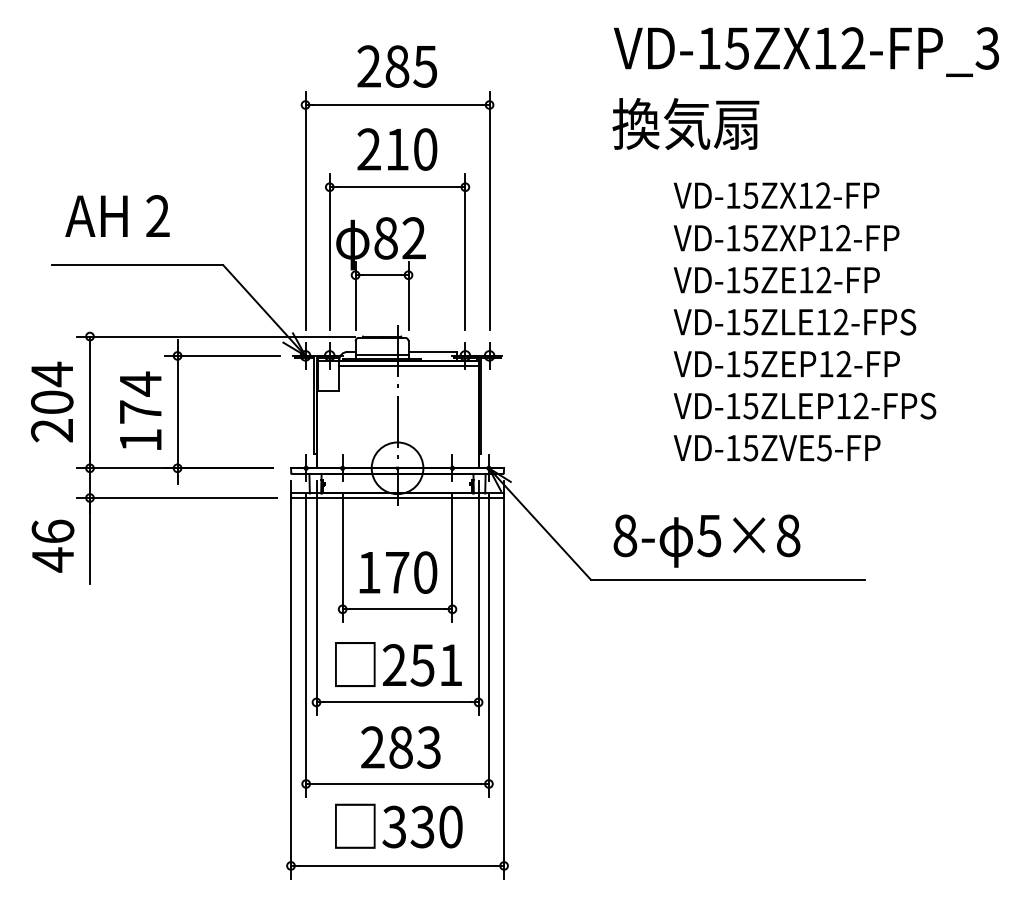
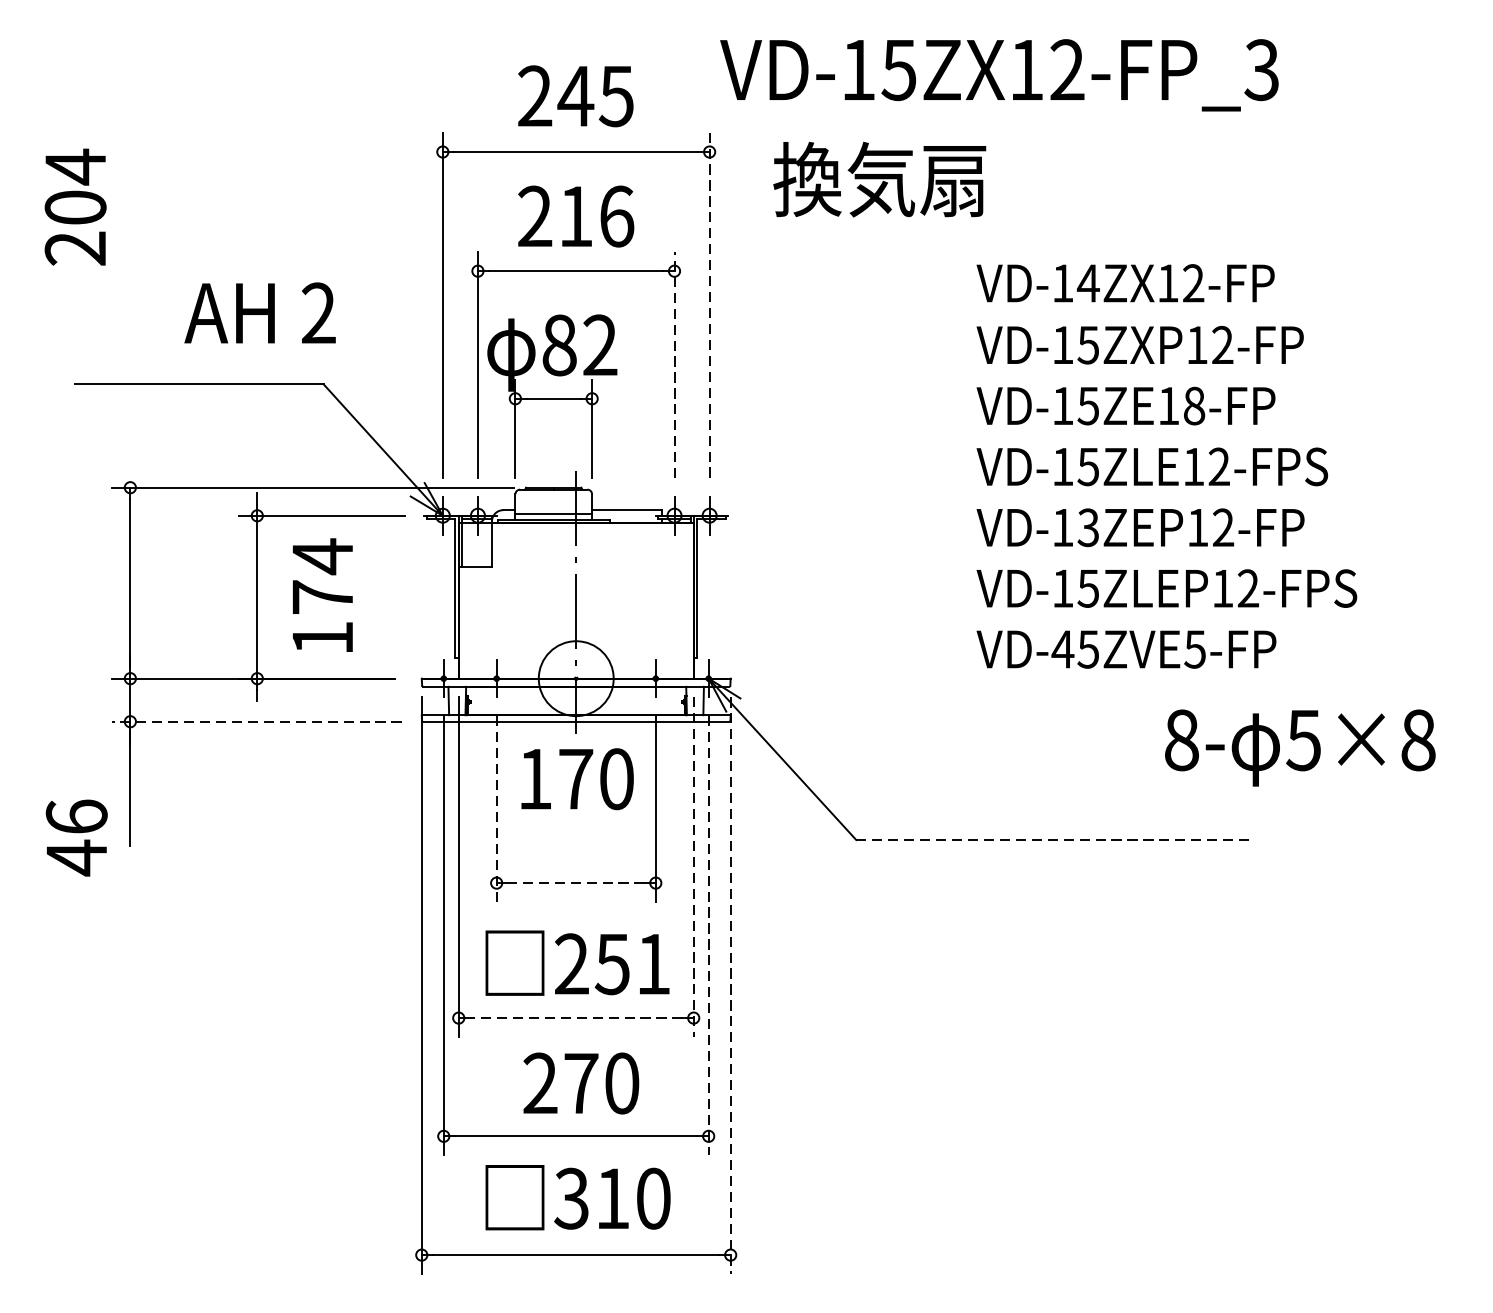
text: (806, 51) -> (999, 74), moved
text: (396, 66) -> (574, 96), 285 -> 245
text: (685, 123) -> (879, 178), moved
text: (425, 149) -> (616, 216), 210 -> 216
text: (750, 195) -> (1087, 283), VD-15ZX12-FP -> VD-14ZX12-FP
line: (489, 210) -> (709, 304), solid -> dashed
text: (117, 215) -> (260, 312), moved
line: (465, 252) -> (674, 365), solid -> dashed
text: (823, 280) -> (1193, 406), VD-15ZE12-FP -> VD-15ZE18-FP
text: (750, 363) -> (1087, 526), VD-15ZEP12-FP -> VD-13ZEP12-FP
line: (408, 365) -> (592, 529), removed
text: (52, 401) -> (76, 206), moved
text: (140, 410) -> (322, 594), moved
text: (733, 447) -> (1063, 648), VD-15ZVE5-FP -> VD-45ZVE5-FP
line: (177, 498) -> (257, 722), solid -> dashed
text: (706, 540) -> (1299, 747), moved
text: (52, 545) -> (76, 836), moved
line: (342, 558) -> (496, 809), solid -> dashed
text: (398, 572) -> (577, 778), moved
line: (728, 579) -> (1056, 839), solid -> dashed
line: (478, 598) -> (693, 867), solid -> dashed
line: (397, 609) -> (576, 883), solid -> dashed
line: (488, 646) -> (708, 937), solid -> dashed
line: (504, 680) -> (731, 986), solid -> dashed
line: (397, 702) -> (576, 1018), solid -> dashed
text: (414, 747) -> (600, 1083), 283 -> 270
text: (422, 826) -> (612, 1197), 330 -> 310

